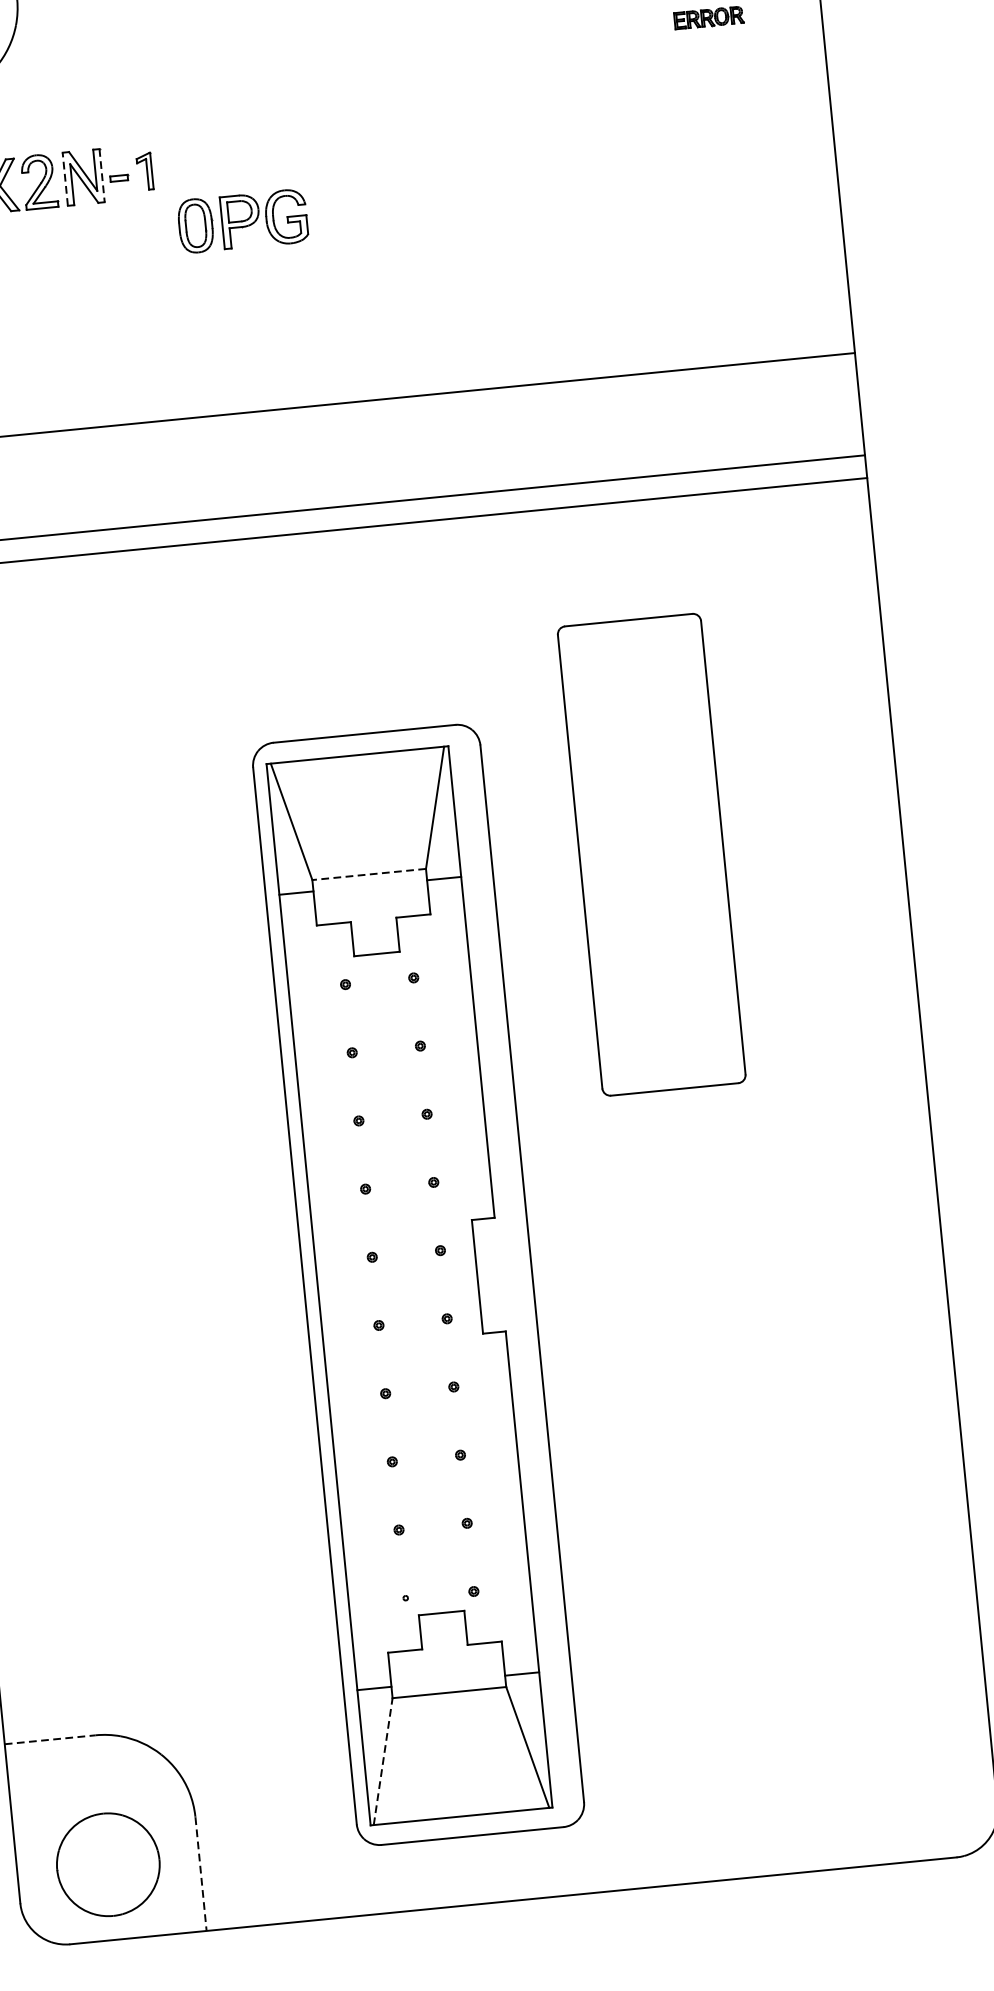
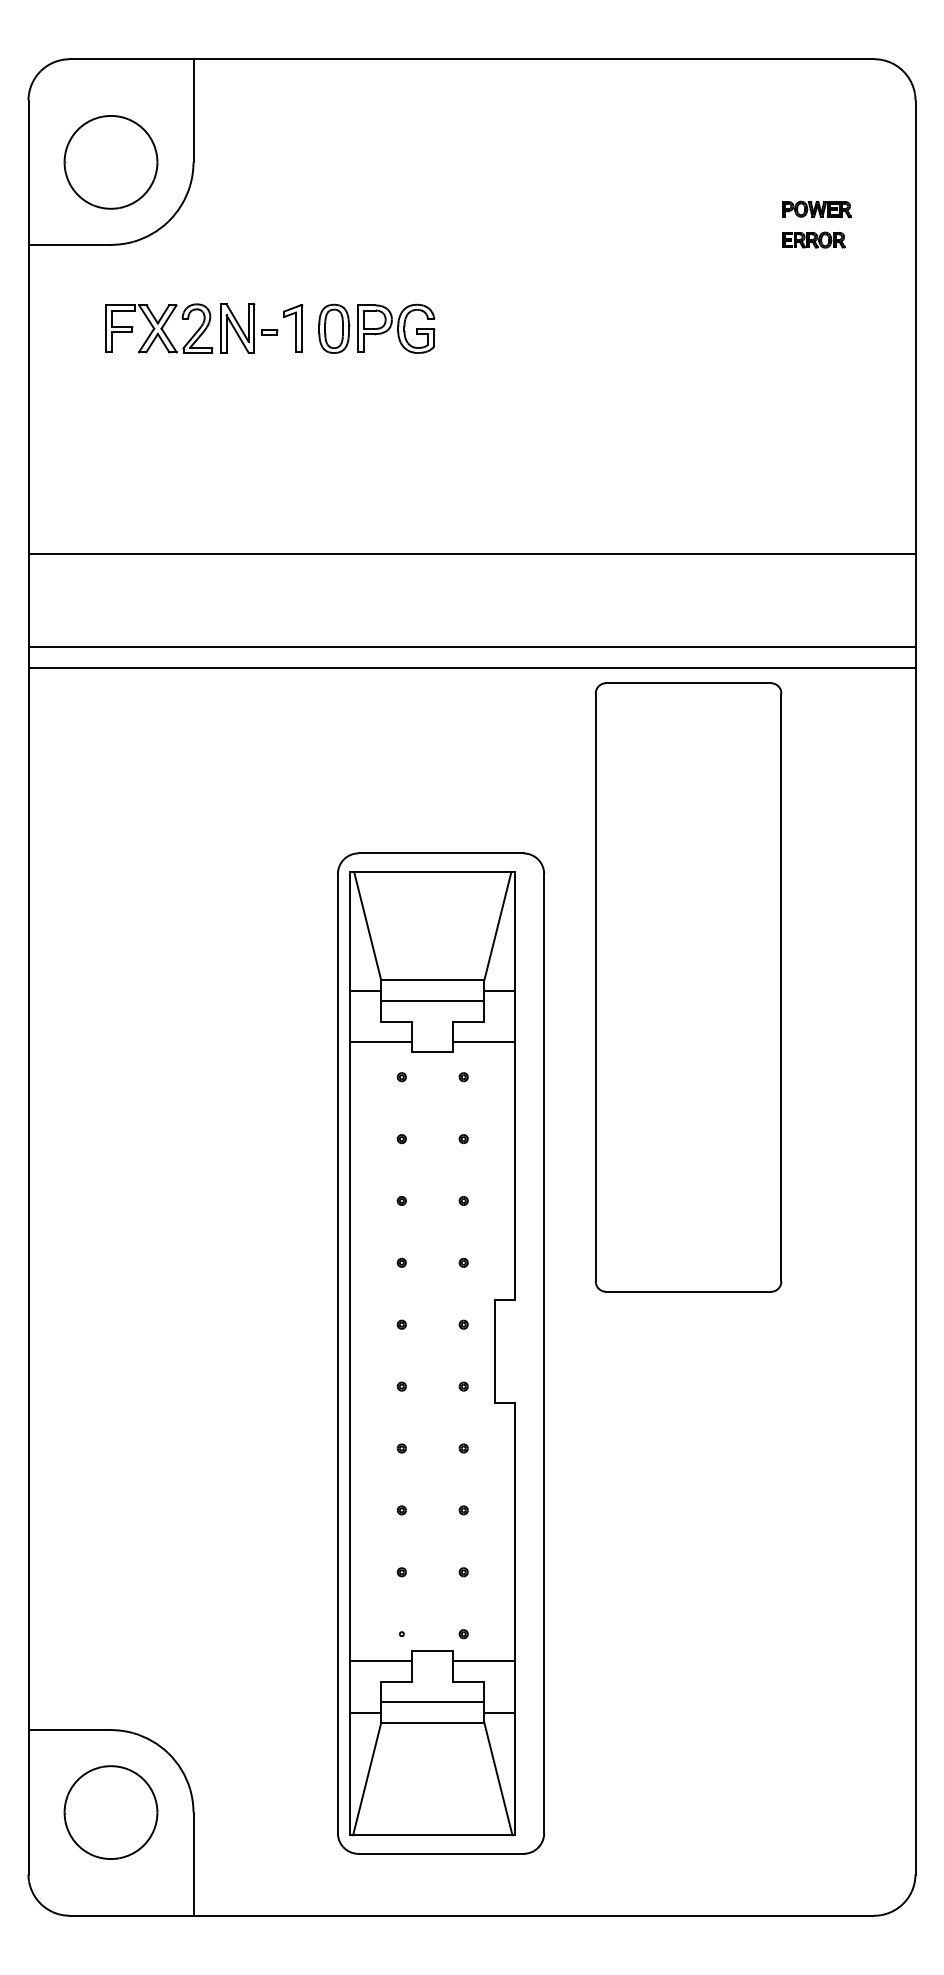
part: (145, 171) -> (293, 328), size x1.43
line: (102, 175) -> (254, 328), dashed -> solid
line: (64, 179) -> (220, 328), dashed -> solid
part: (242, 220) -> (376, 328), moved
part: (651, 854) -> (688, 987), size x1.43
line: (368, 874) -> (432, 980), dashed -> solid
line: (371, 896) -> (432, 1000), added
line: (432, 937) -> (484, 1042), added
line: (319, 948) -> (381, 1042), added
line: (499, 1619) -> (484, 1661), added
line: (386, 1630) -> (381, 1661), added
line: (446, 1670) -> (432, 1702), added
line: (51, 1740) -> (70, 1730), dashed -> solid
line: (383, 1762) -> (367, 1779), dashed -> solid
part: (107, 1864) -> (110, 1812), moved
line: (201, 1874) -> (193, 1864), dashed -> solid

